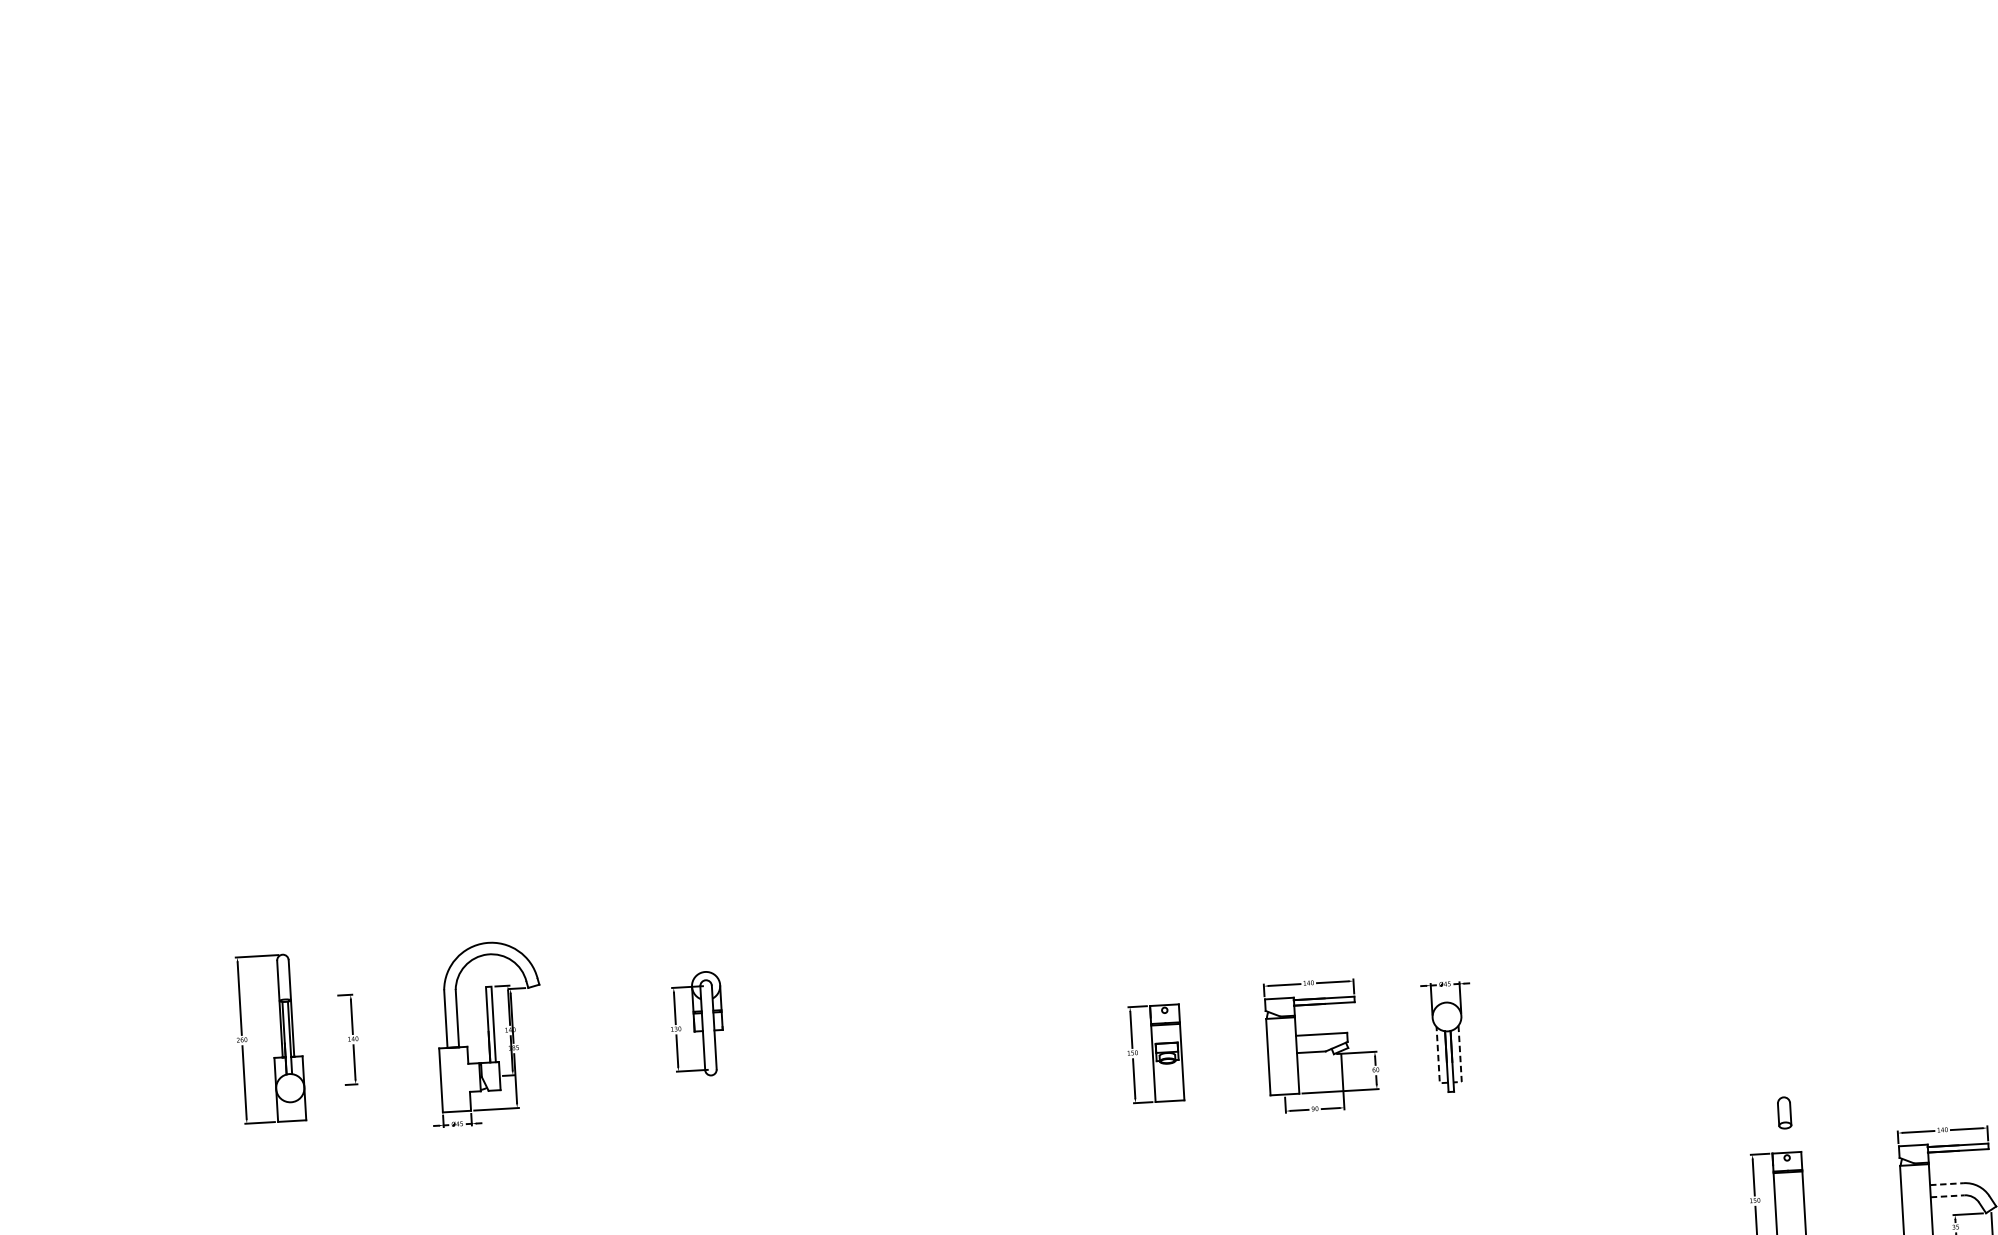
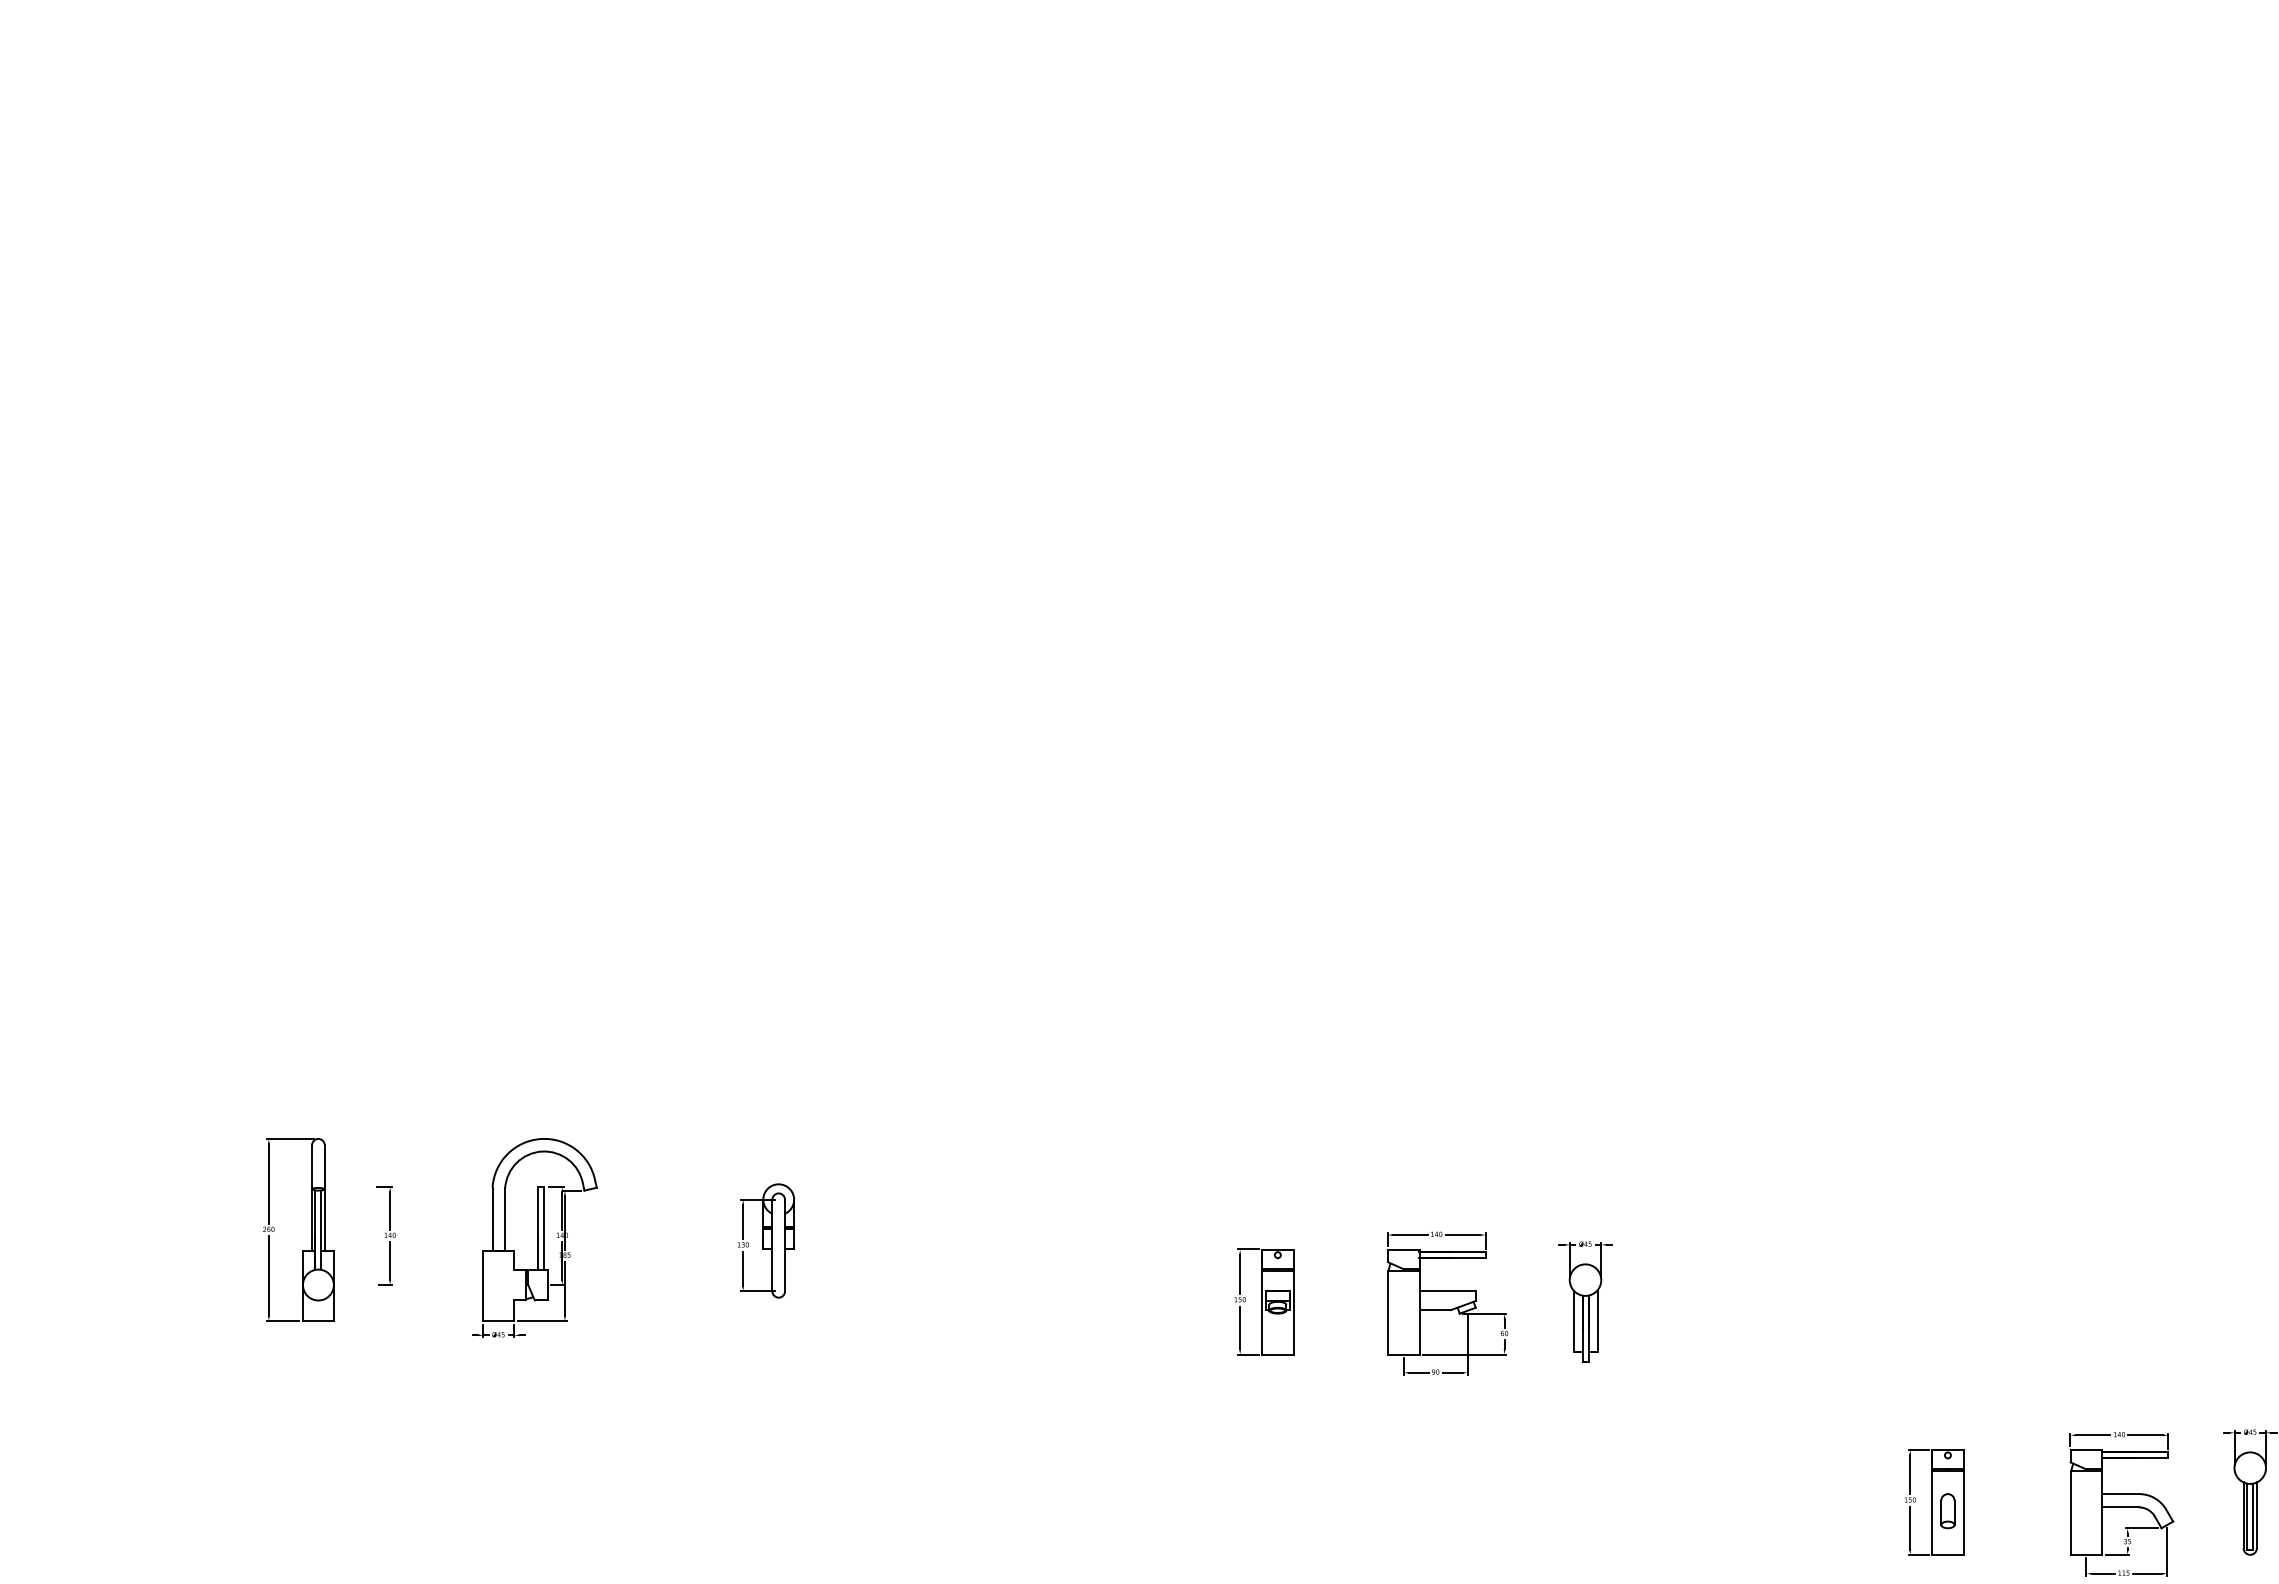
line: (1438, 1059) -> (1573, 1326), dashed -> solid
line: (1460, 1059) -> (1597, 1327), dashed -> solid
part: (1784, 1113) -> (1947, 1511), moved
line: (1946, 1184) -> (2120, 1494), dashed -> solid
line: (1947, 1196) -> (2120, 1507), dashed -> solid

